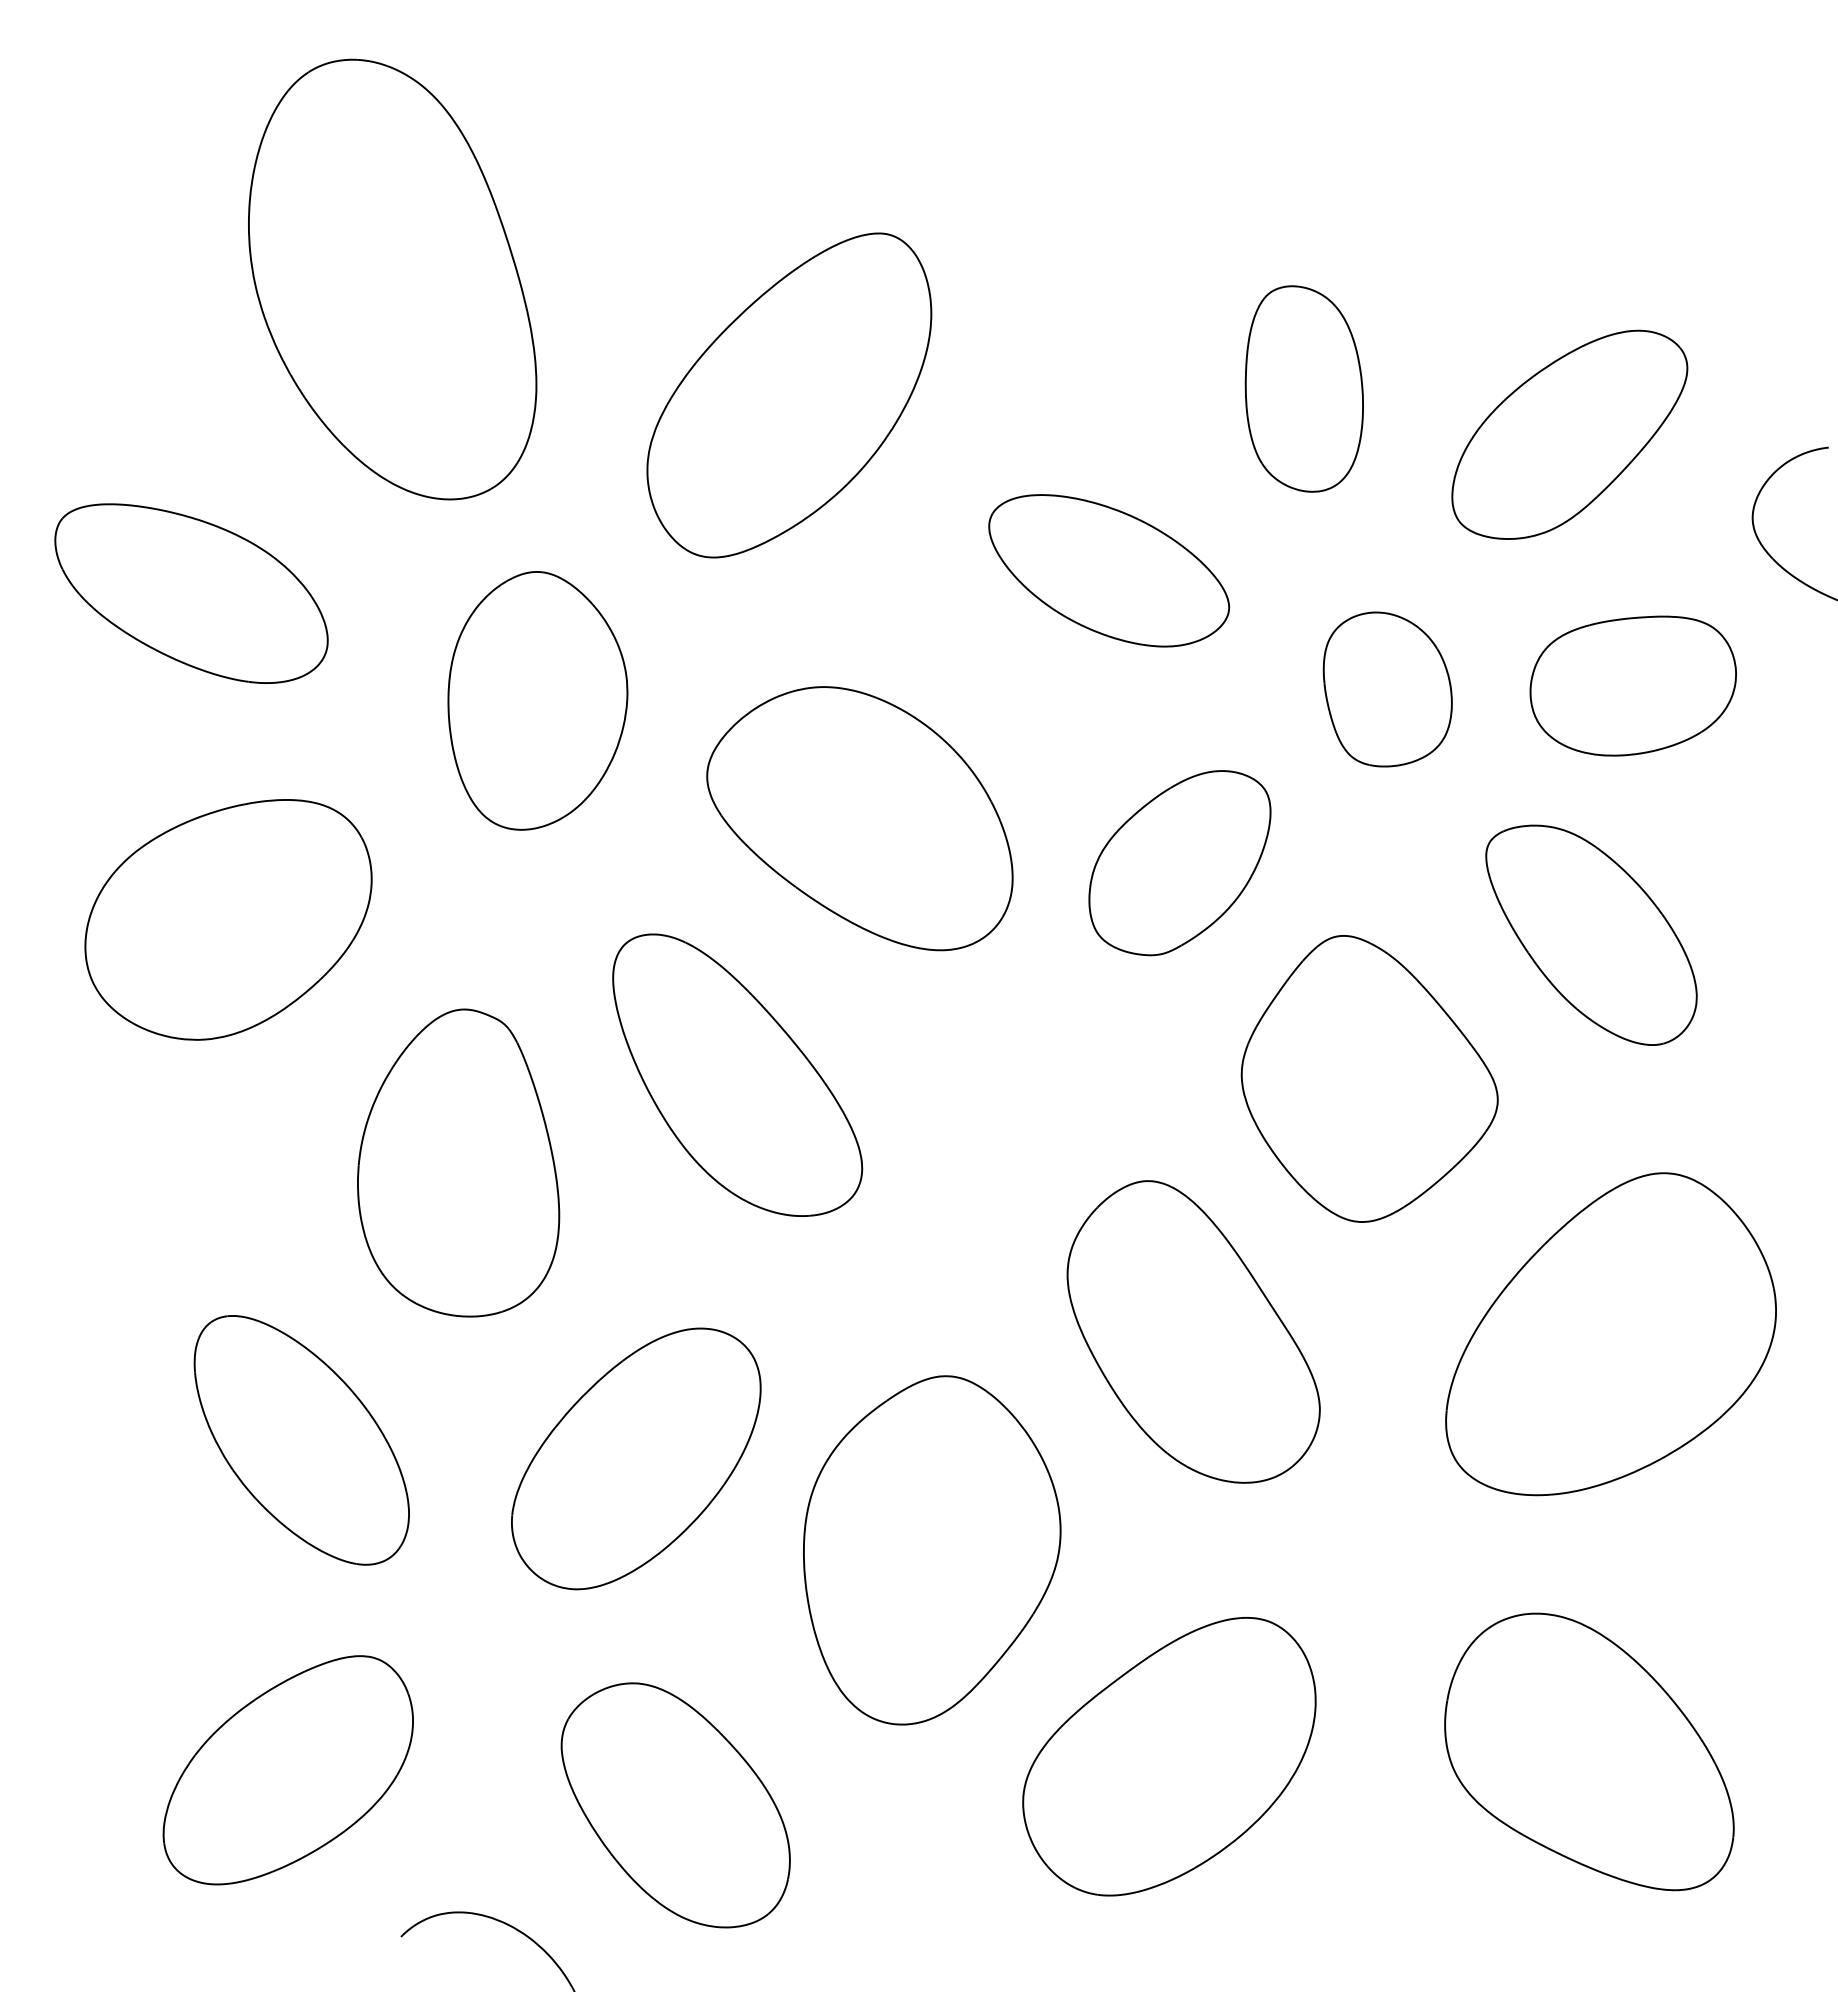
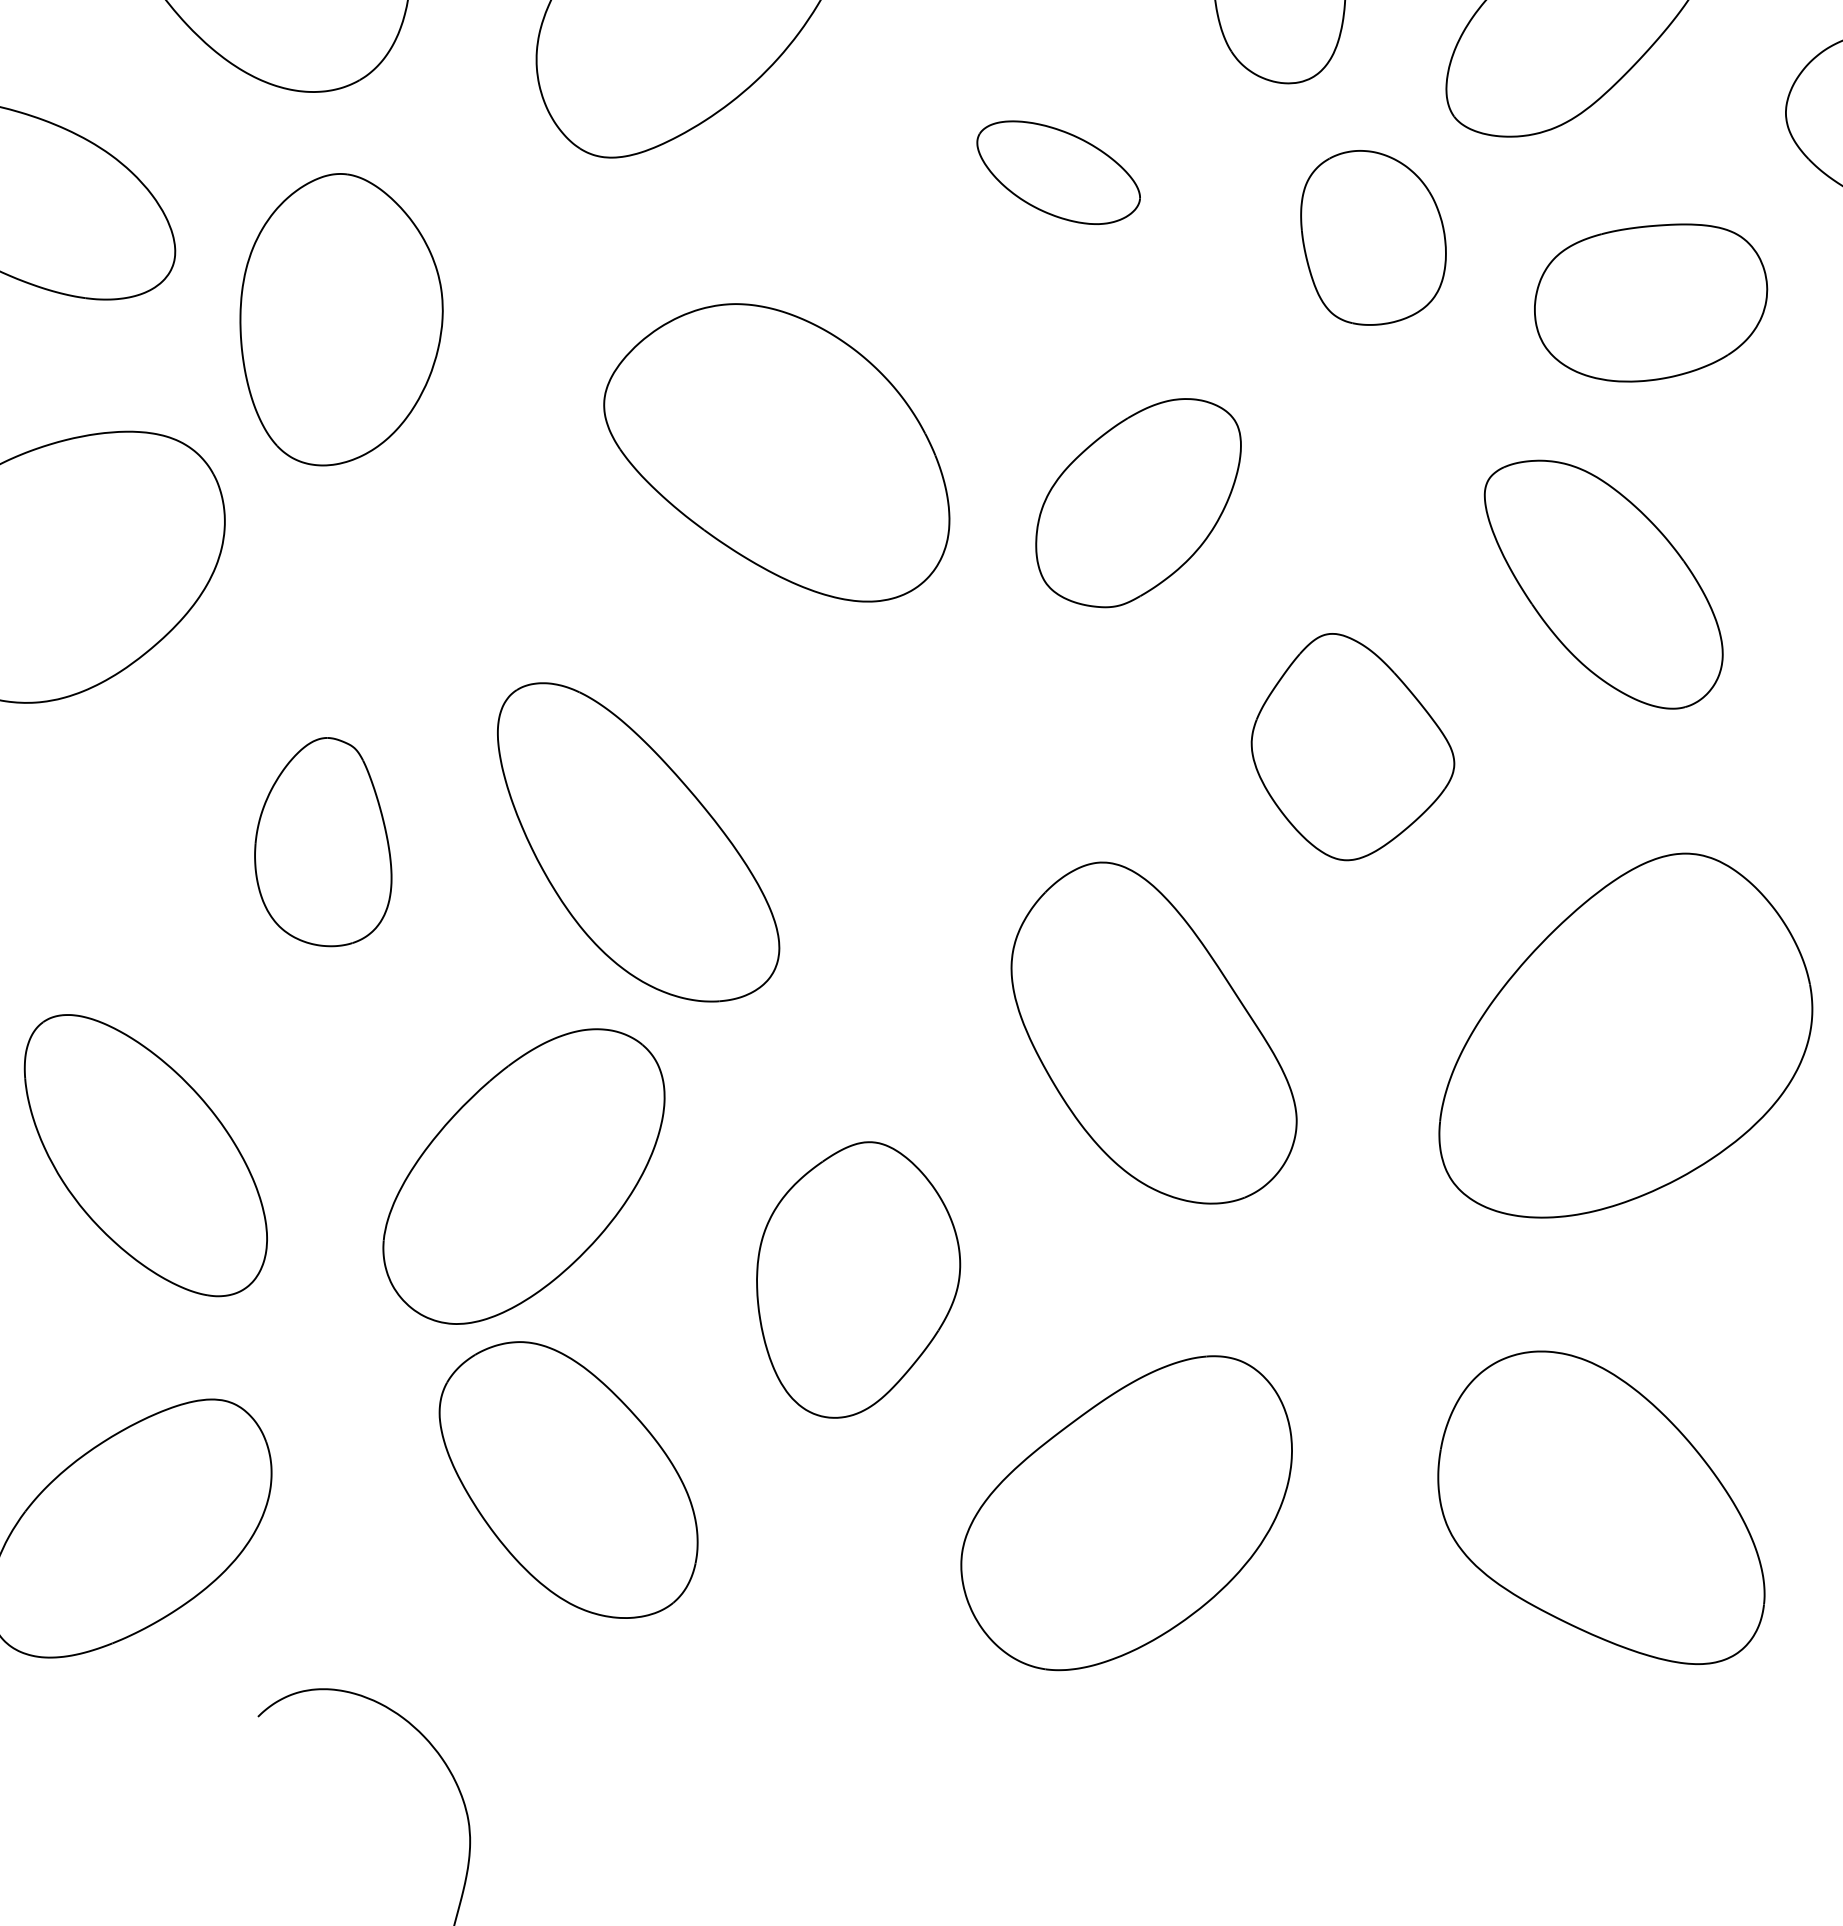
part: (1109, 570) -> (1058, 172), size x0.6
part: (1387, 689) -> (1373, 237), moved
part: (537, 700) -> (341, 319), moved
part: (737, 1074) -> (638, 841), moved
part: (1369, 1078) -> (1352, 746), size x0.7
part: (458, 1162) -> (323, 841), size x0.6
part: (932, 1550) -> (858, 1280), size x0.7
part: (675, 1805) -> (568, 1480), moved

